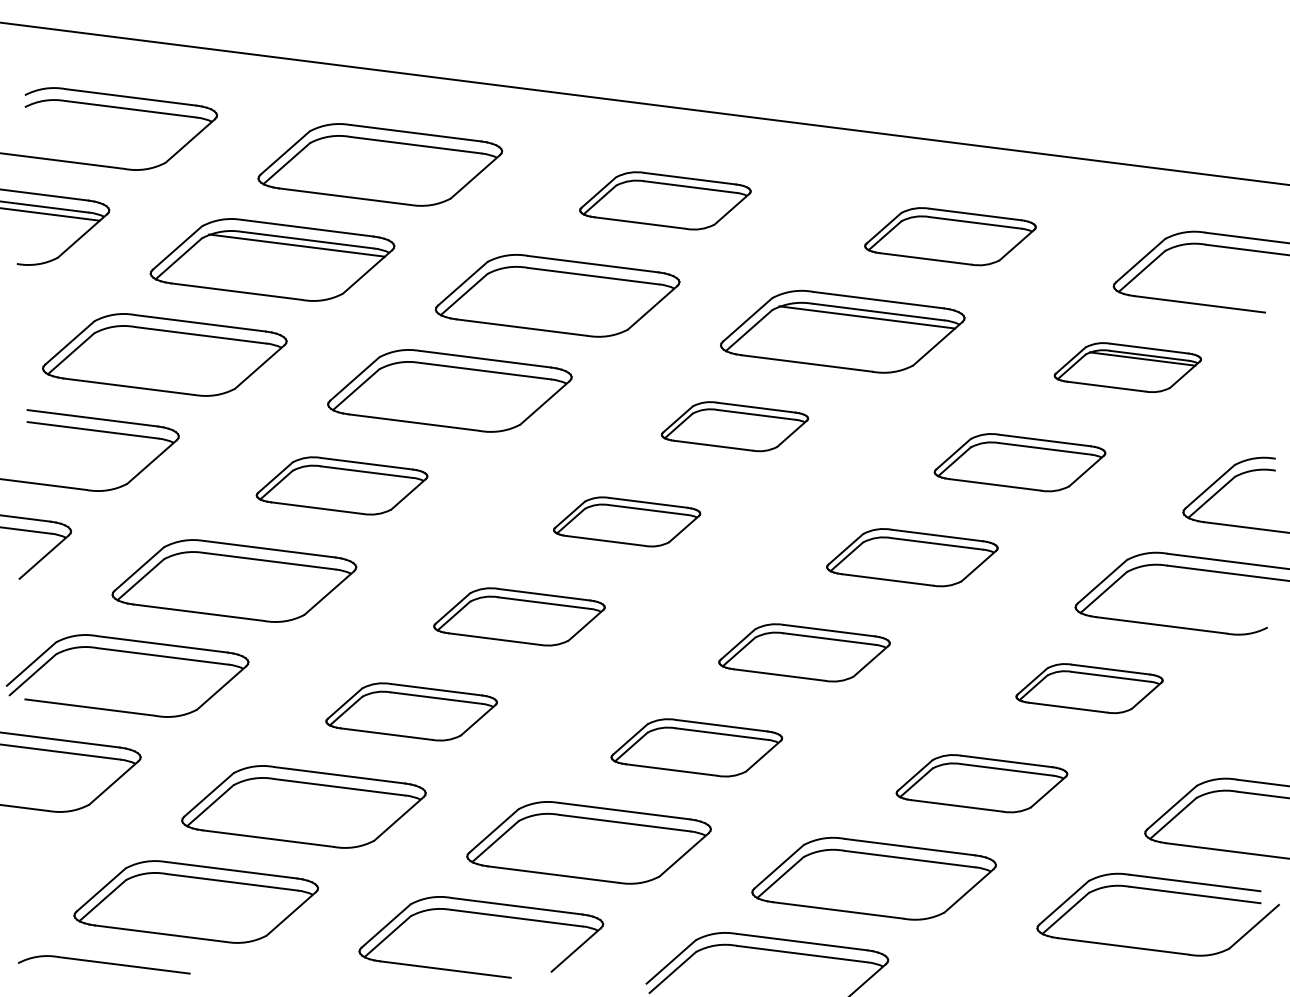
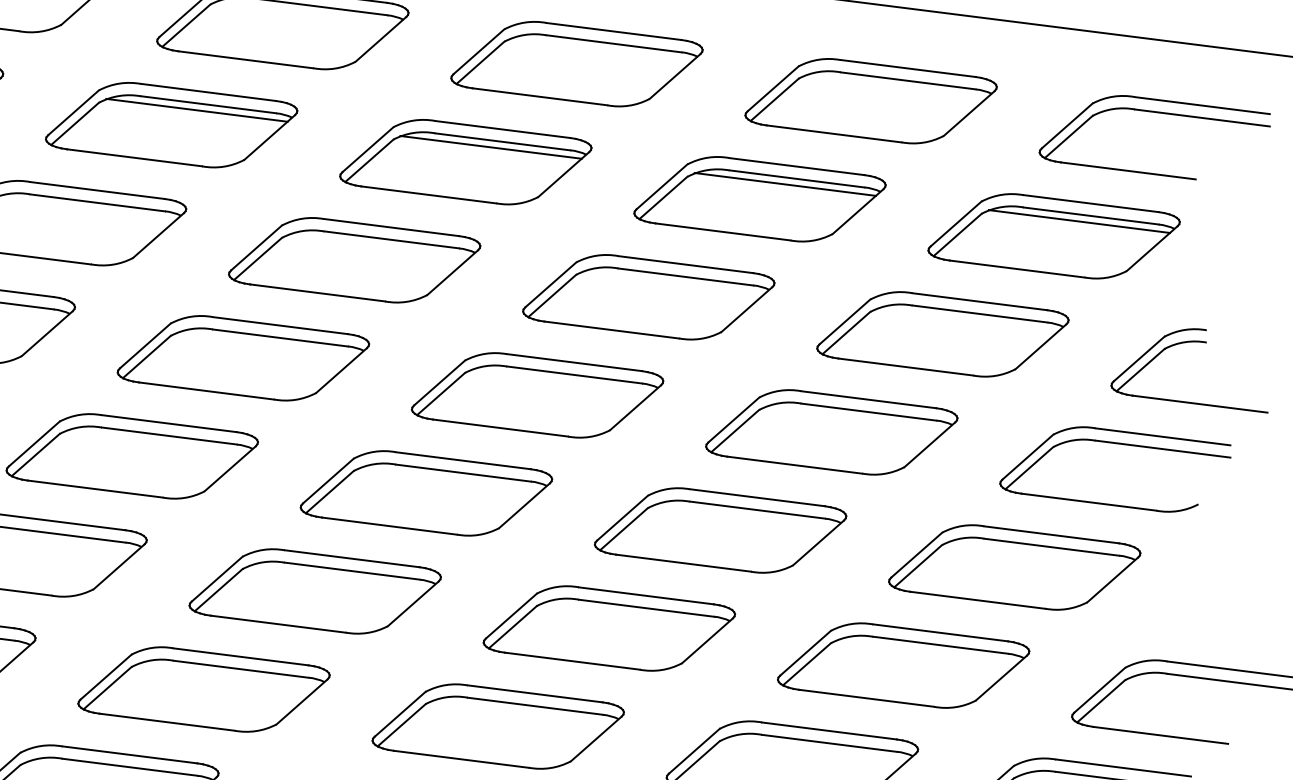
part: (665, 200) -> (577, 63), size x1.43
part: (950, 236) -> (871, 100), size x1.43
line: (582, 281) -> (491, 147), added
part: (1127, 367) -> (1053, 236), size x1.67
part: (734, 426) -> (648, 296), size x1.67
part: (1019, 462) -> (942, 334), size x1.43
part: (341, 485) -> (242, 357), size x1.43
part: (626, 521) -> (536, 394), size x1.67
part: (912, 557) -> (831, 432), size x1.43
part: (519, 616) -> (426, 493), size x1.43
part: (804, 652) -> (720, 530), size x1.43
part: (1089, 688) -> (1014, 567), size x1.67
part: (411, 711) -> (315, 591), size x1.43
part: (696, 747) -> (609, 628), size x1.43
part: (981, 783) -> (903, 665), size x1.43

